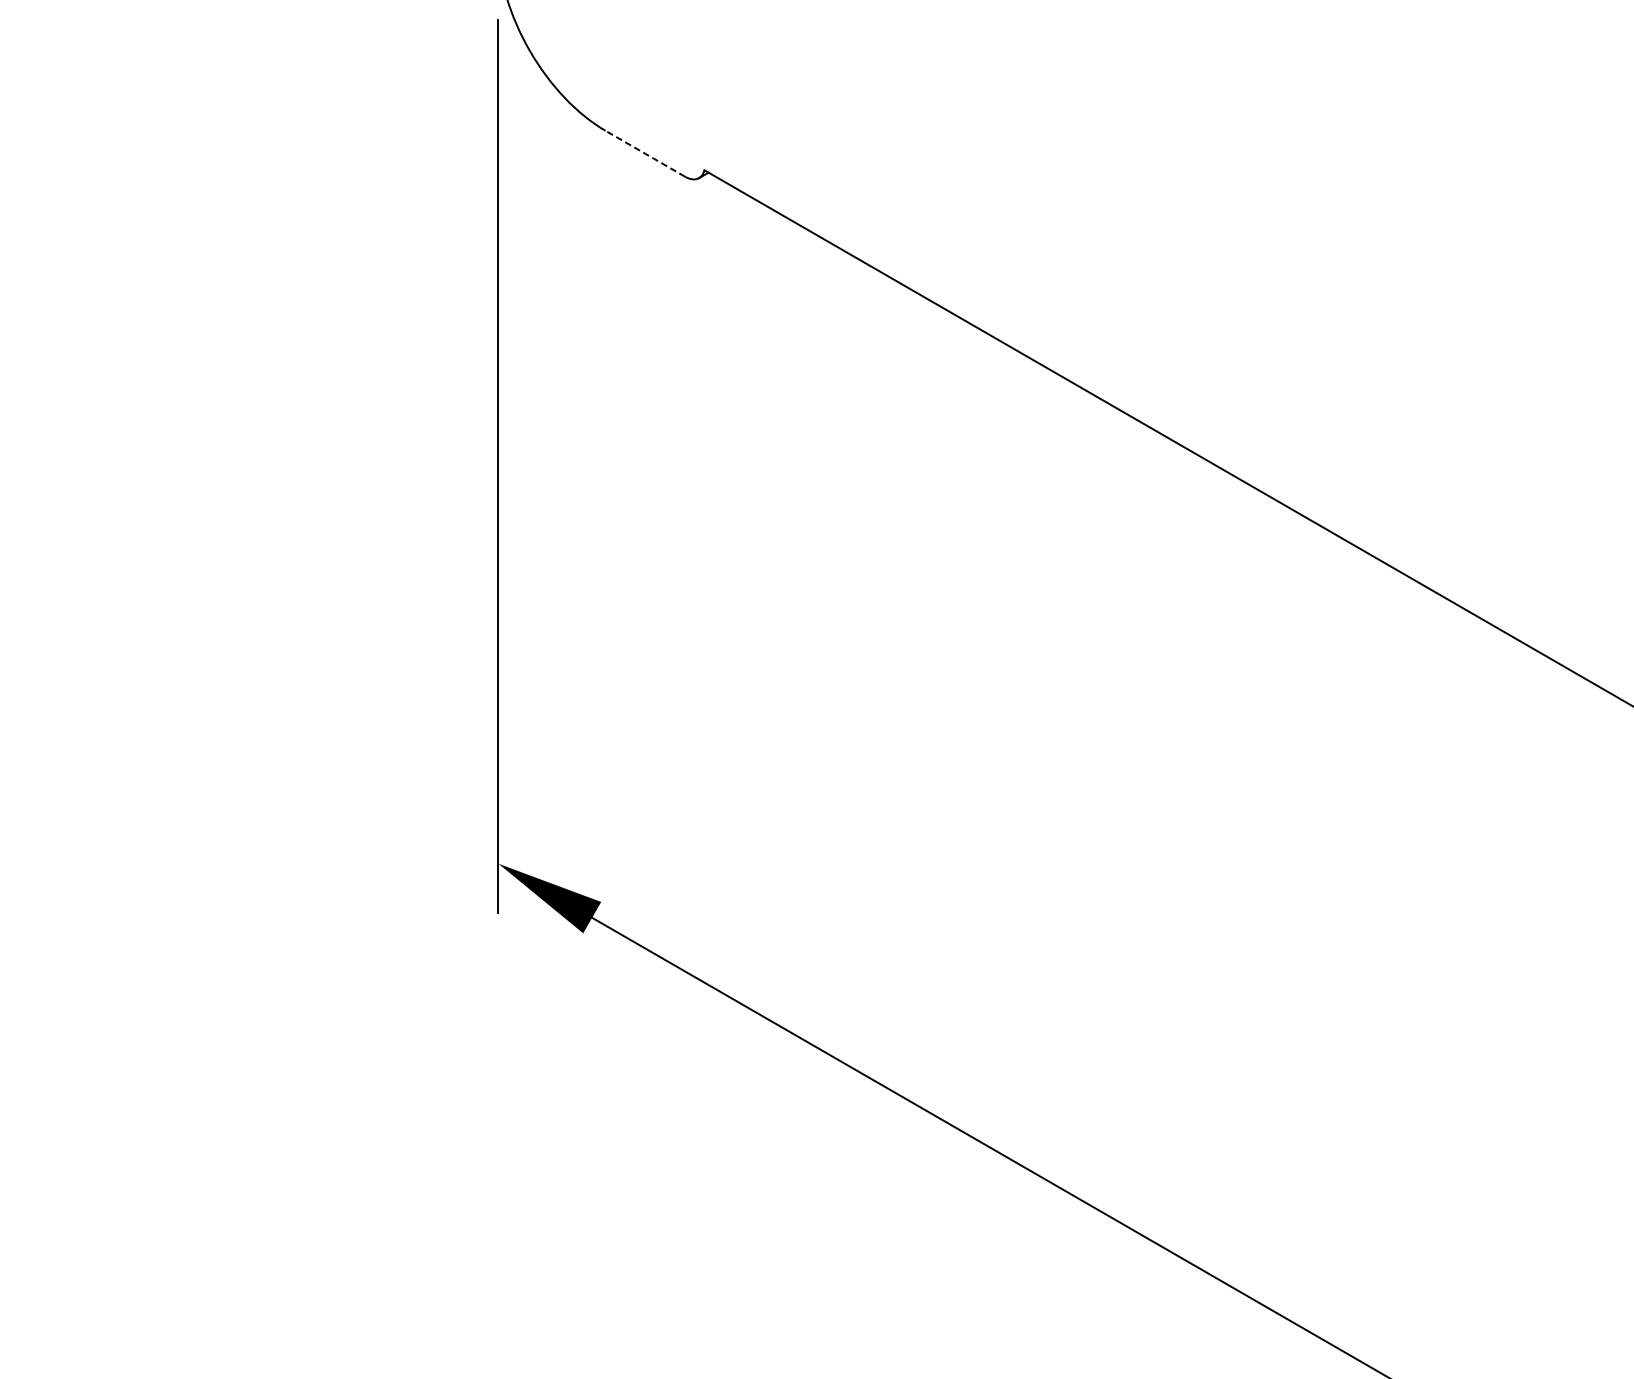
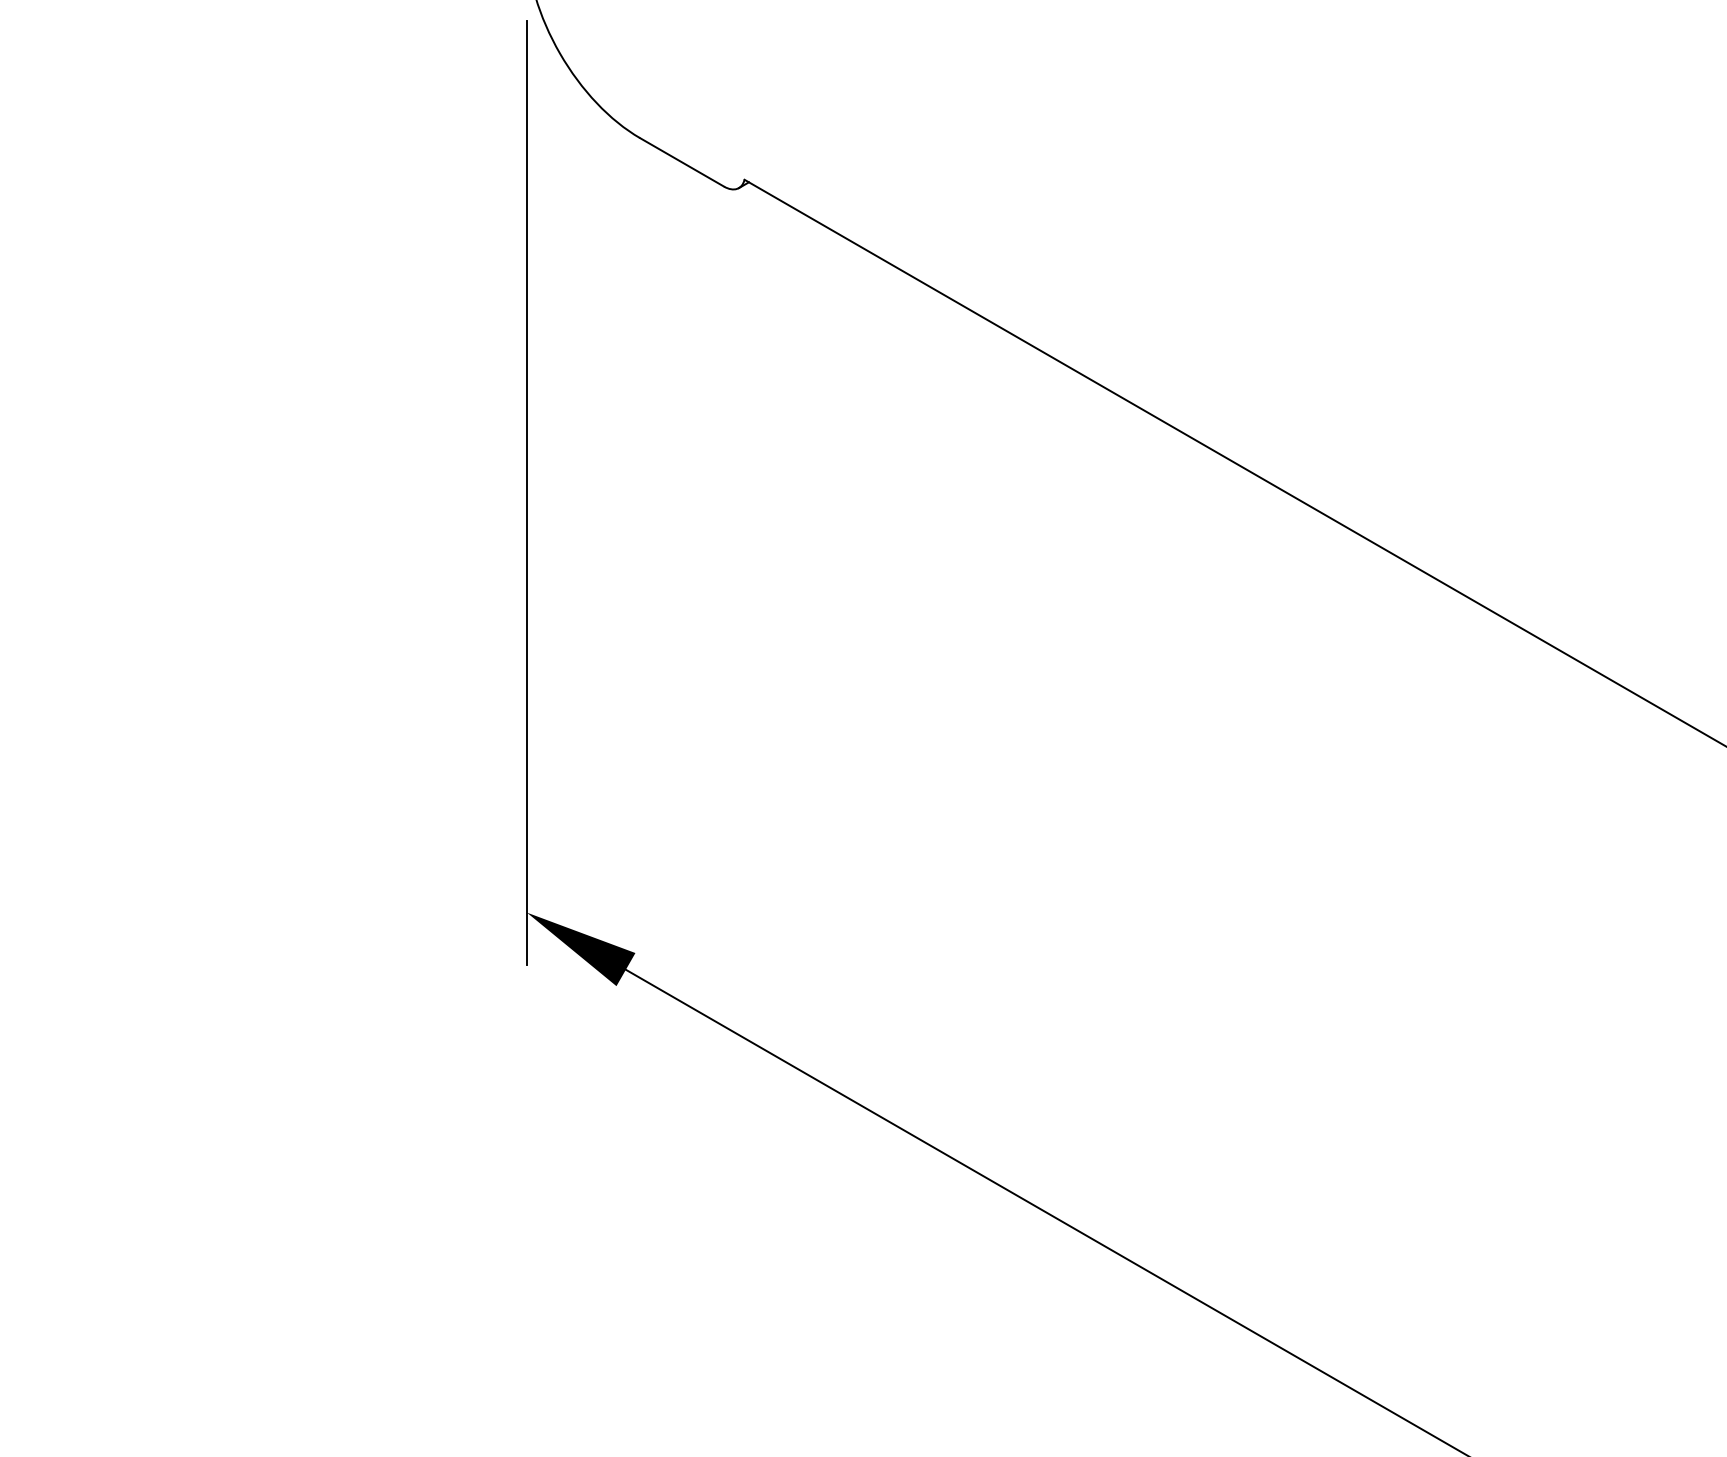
line: (645, 153) -> (682, 162), dashed -> solid

